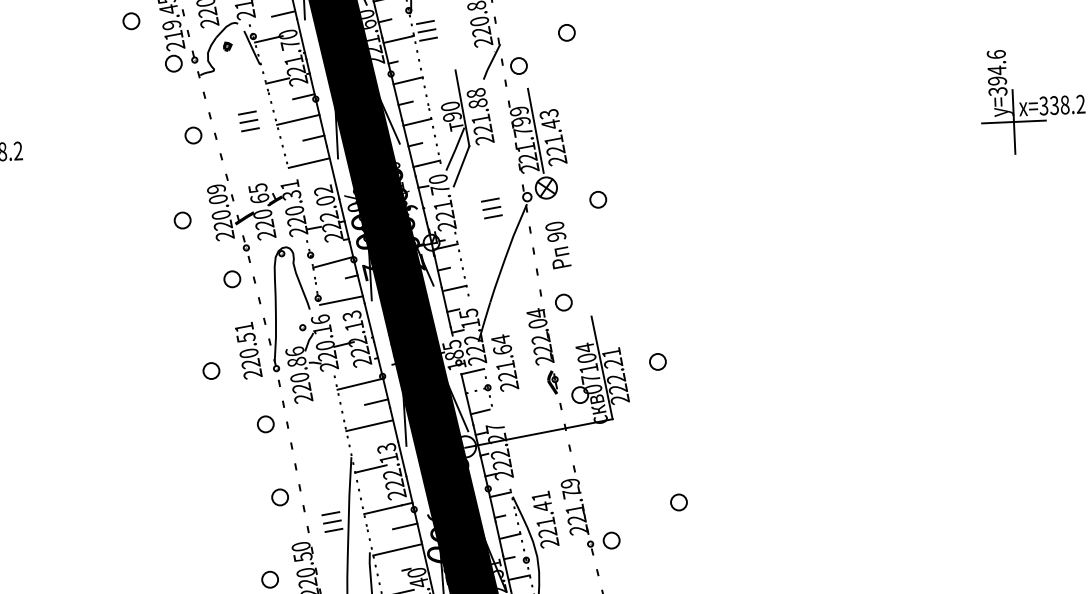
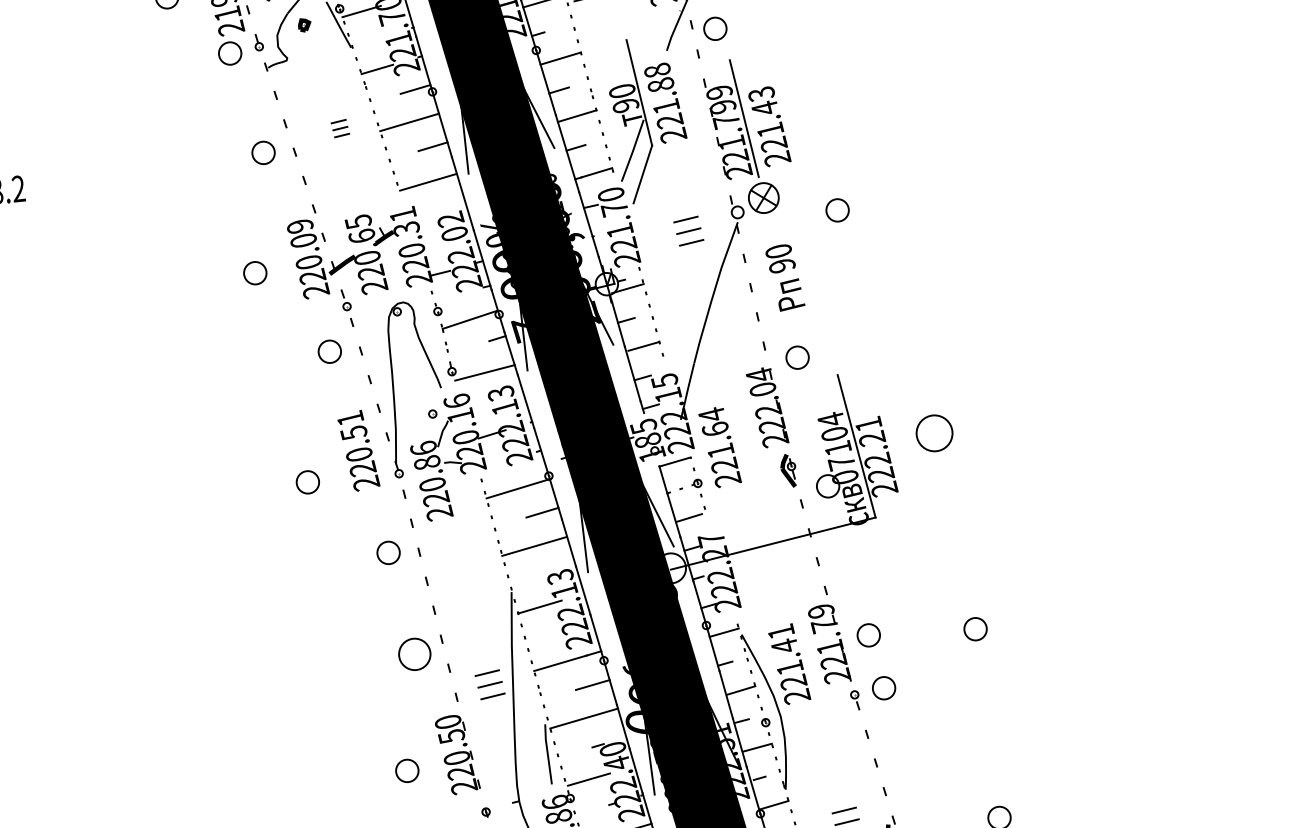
part: (248, 121) -> (339, 128), size x0.6
circle: (657, 361) -> (933, 432), size x1.6
circle: (279, 497) -> (413, 654), size x1.4
circle: (602, 502) -> (868, 635), added

